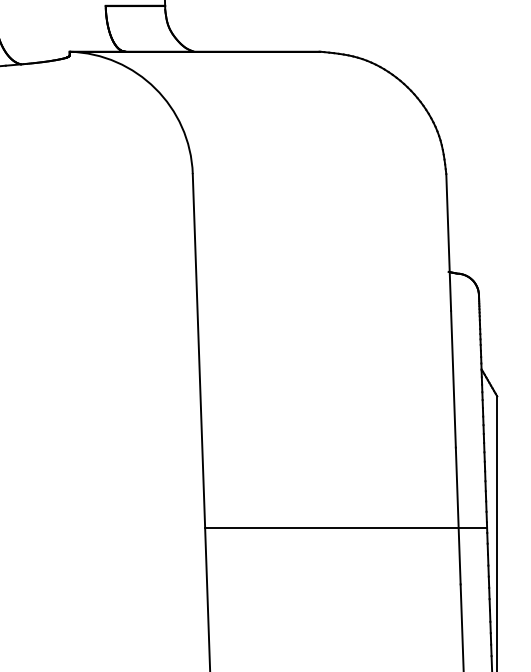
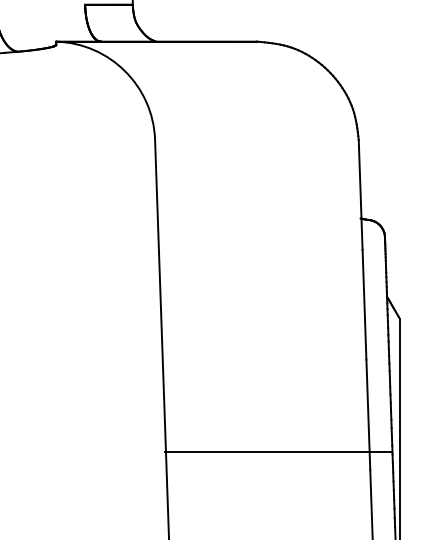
line: (346, 527) -> (278, 451), moved

